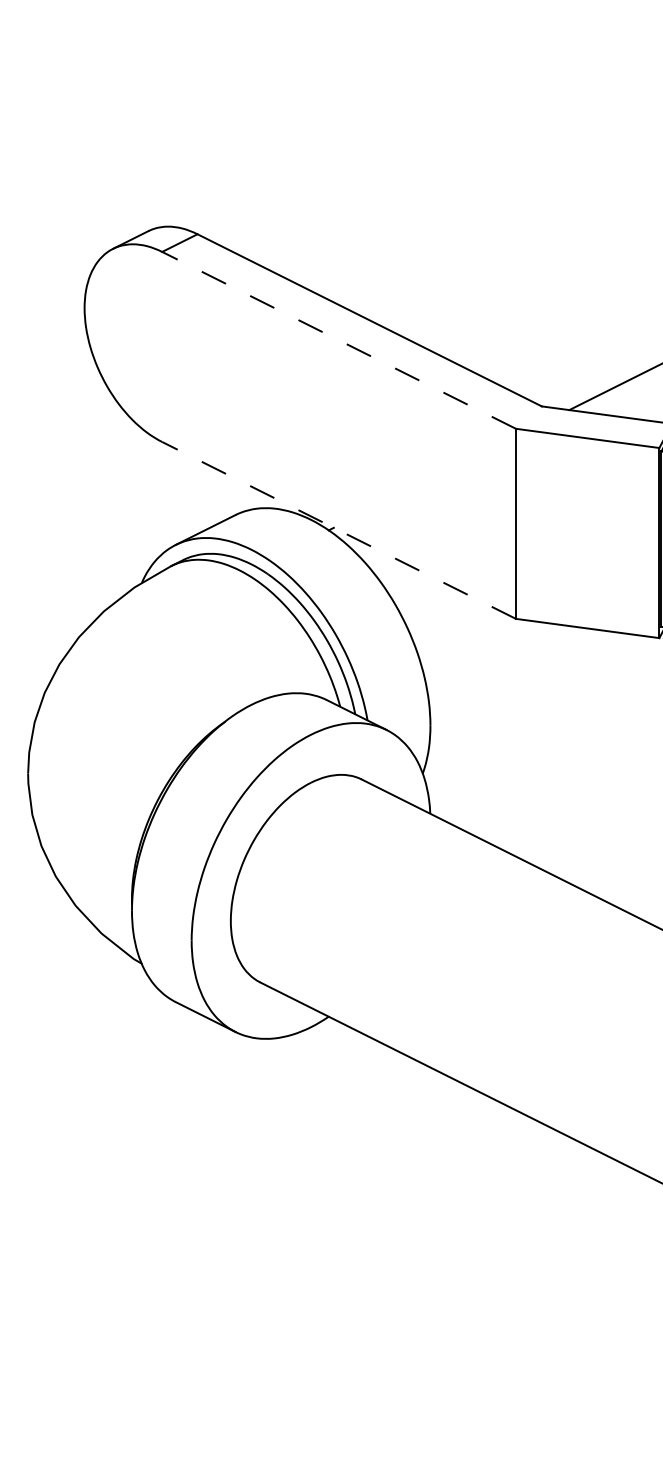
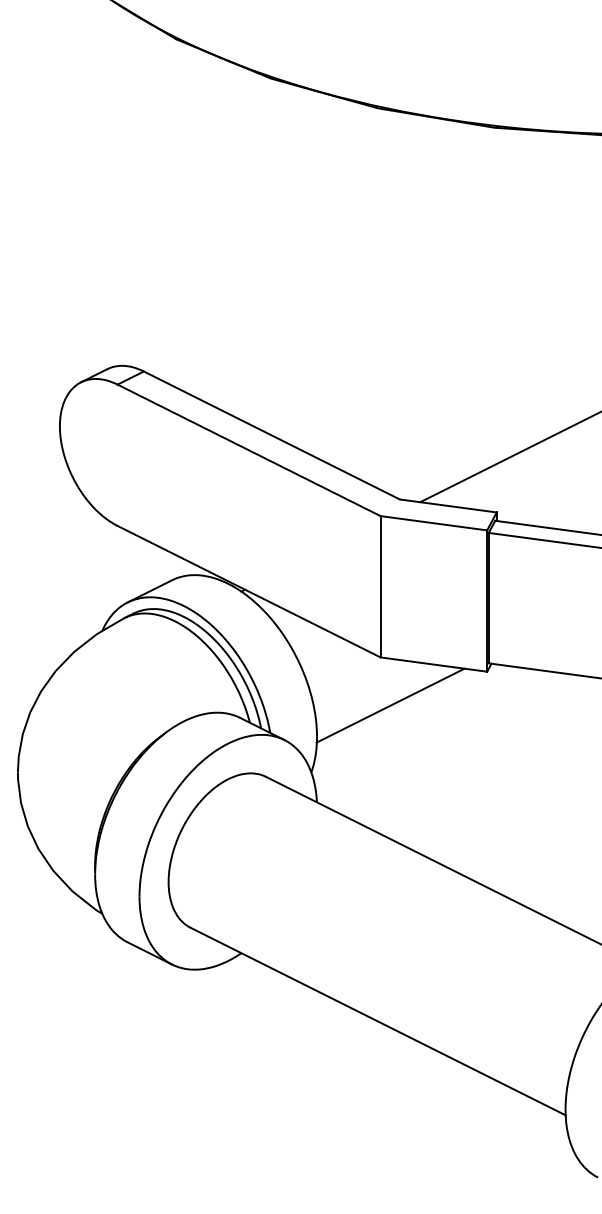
line: (338, 340) -> (248, 450), dashed -> solid
line: (338, 530) -> (248, 591), dashed -> solid
line: (529, 683) -> (390, 705), added

